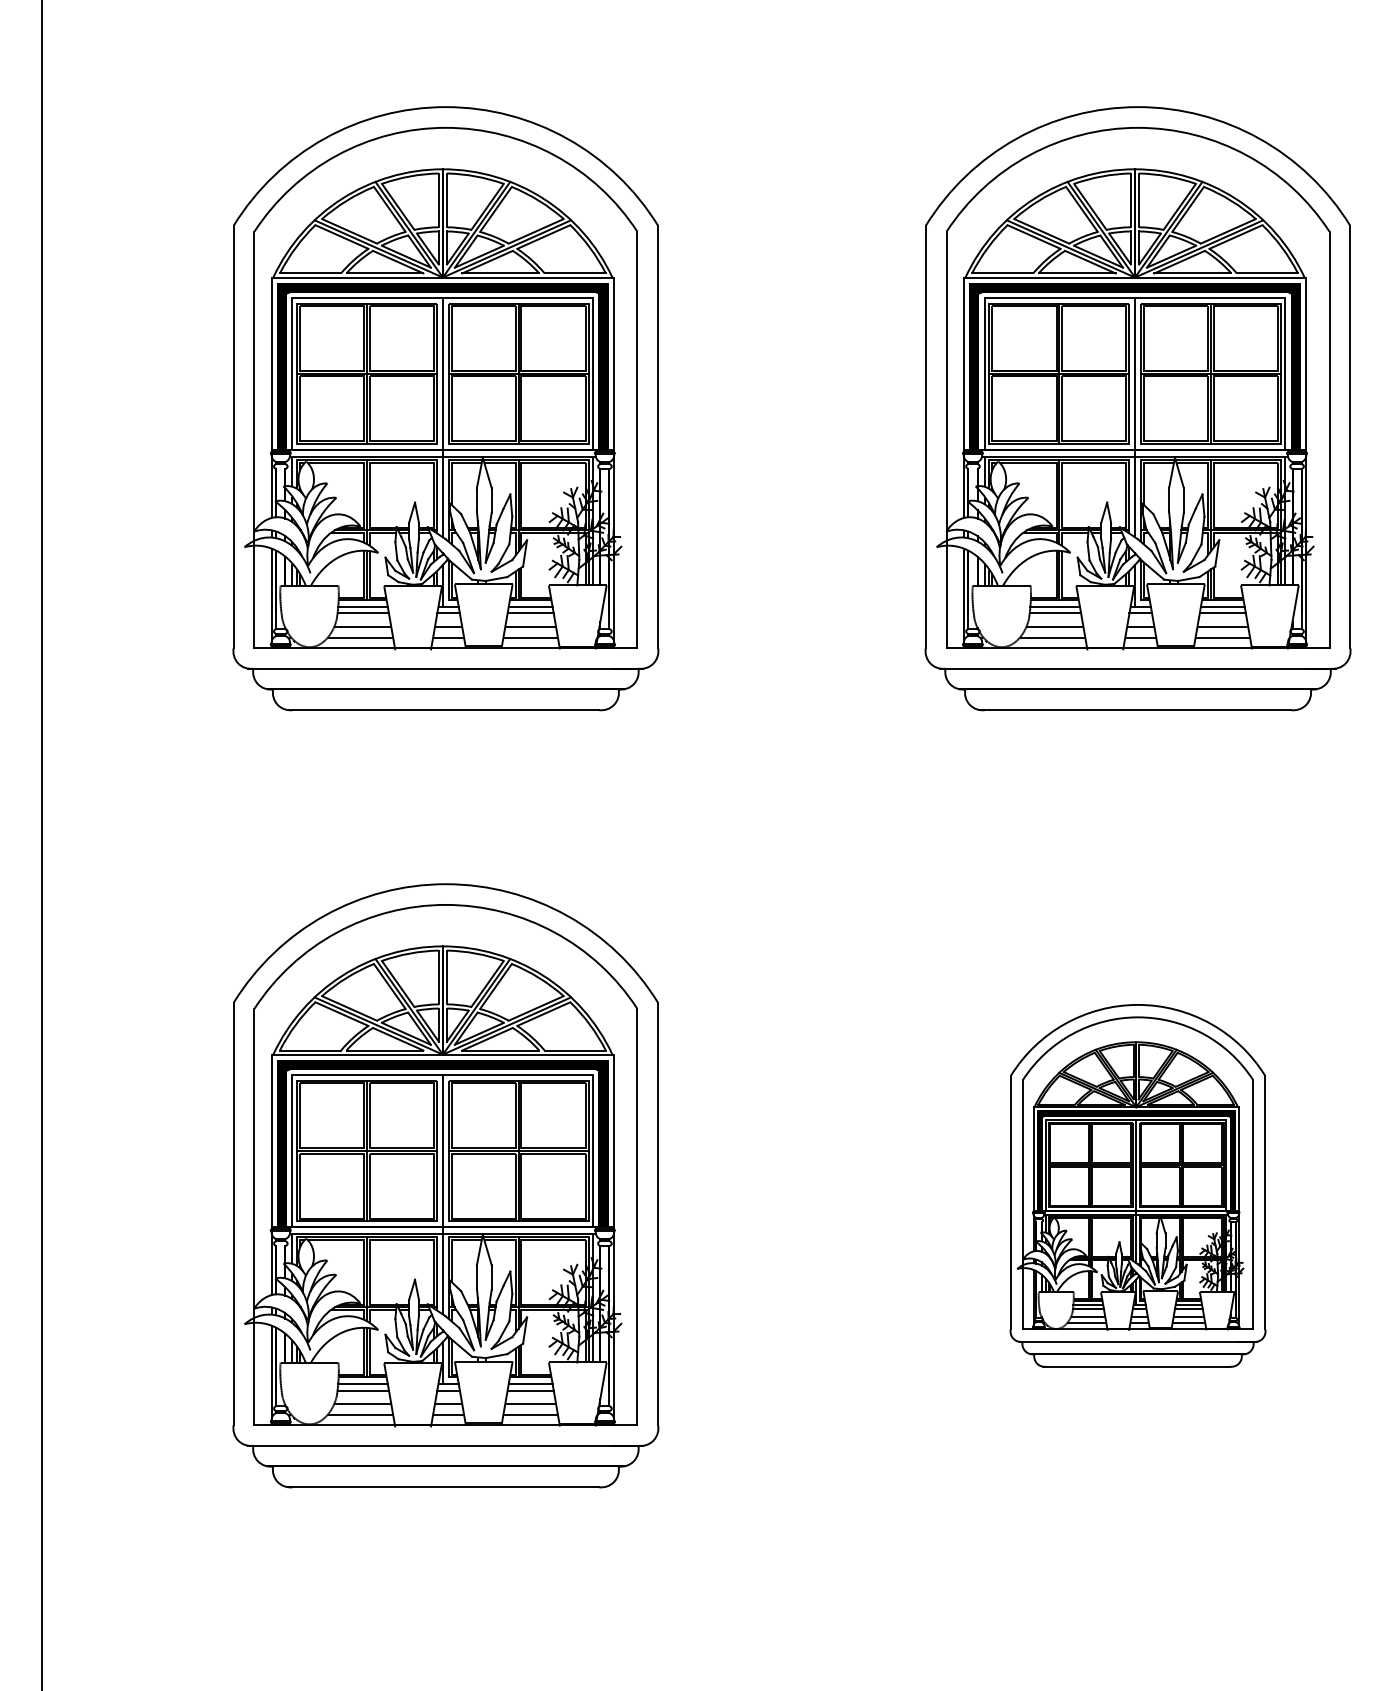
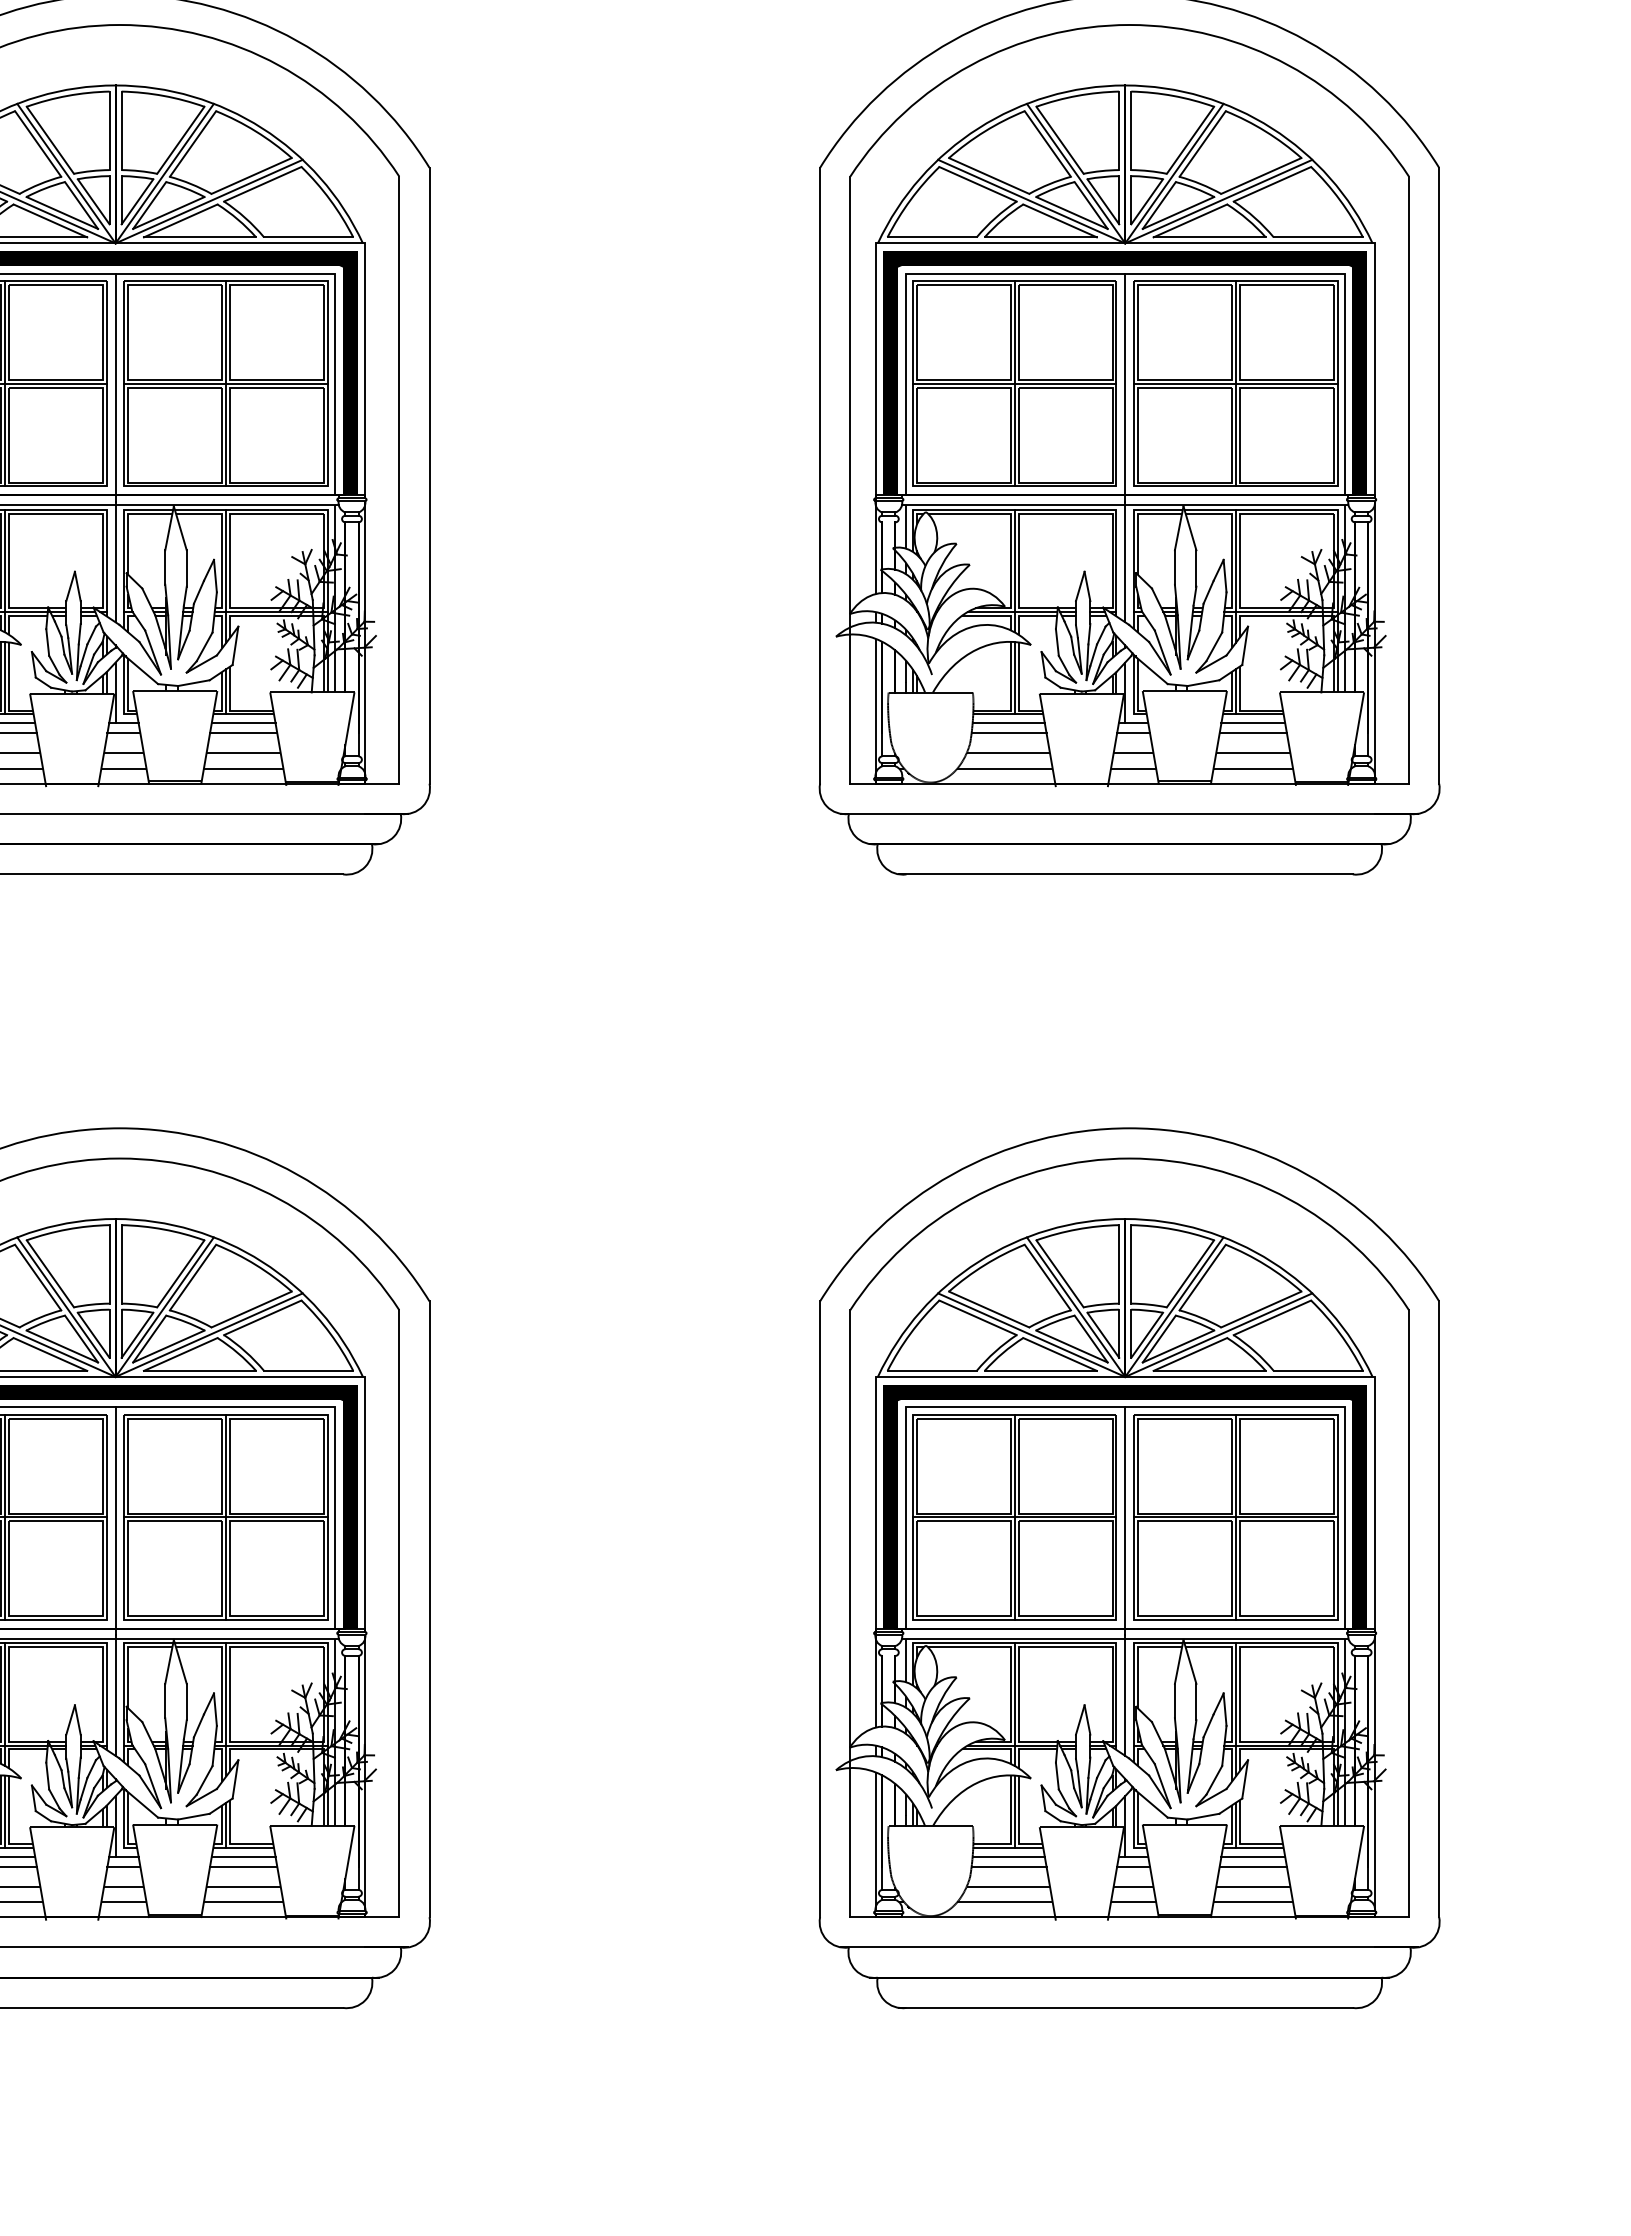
part: (1137, 1185) -> (1128, 1567), size x1.67

